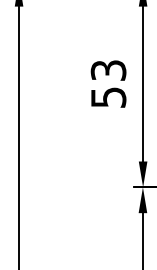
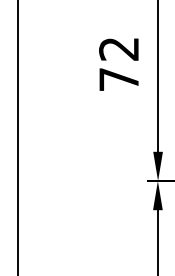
text: (108, 83) -> (118, 63), 53 -> 72

